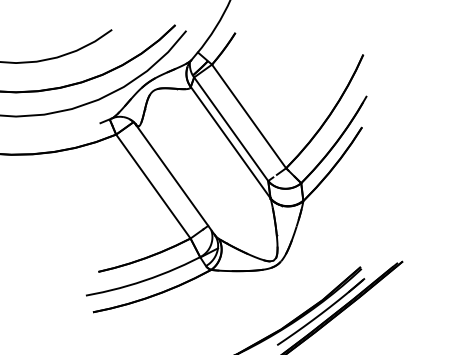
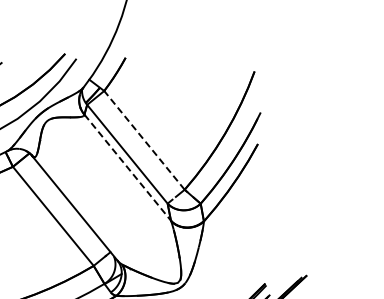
line: (249, 116) -> (144, 140), solid -> dashed
line: (230, 143) -> (127, 168), solid -> dashed

